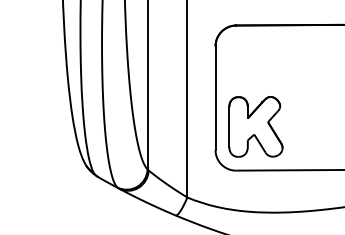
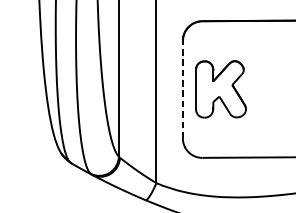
line: (215, 98) -> (182, 89), solid -> dashed
part: (255, 126) -> (220, 89), moved

